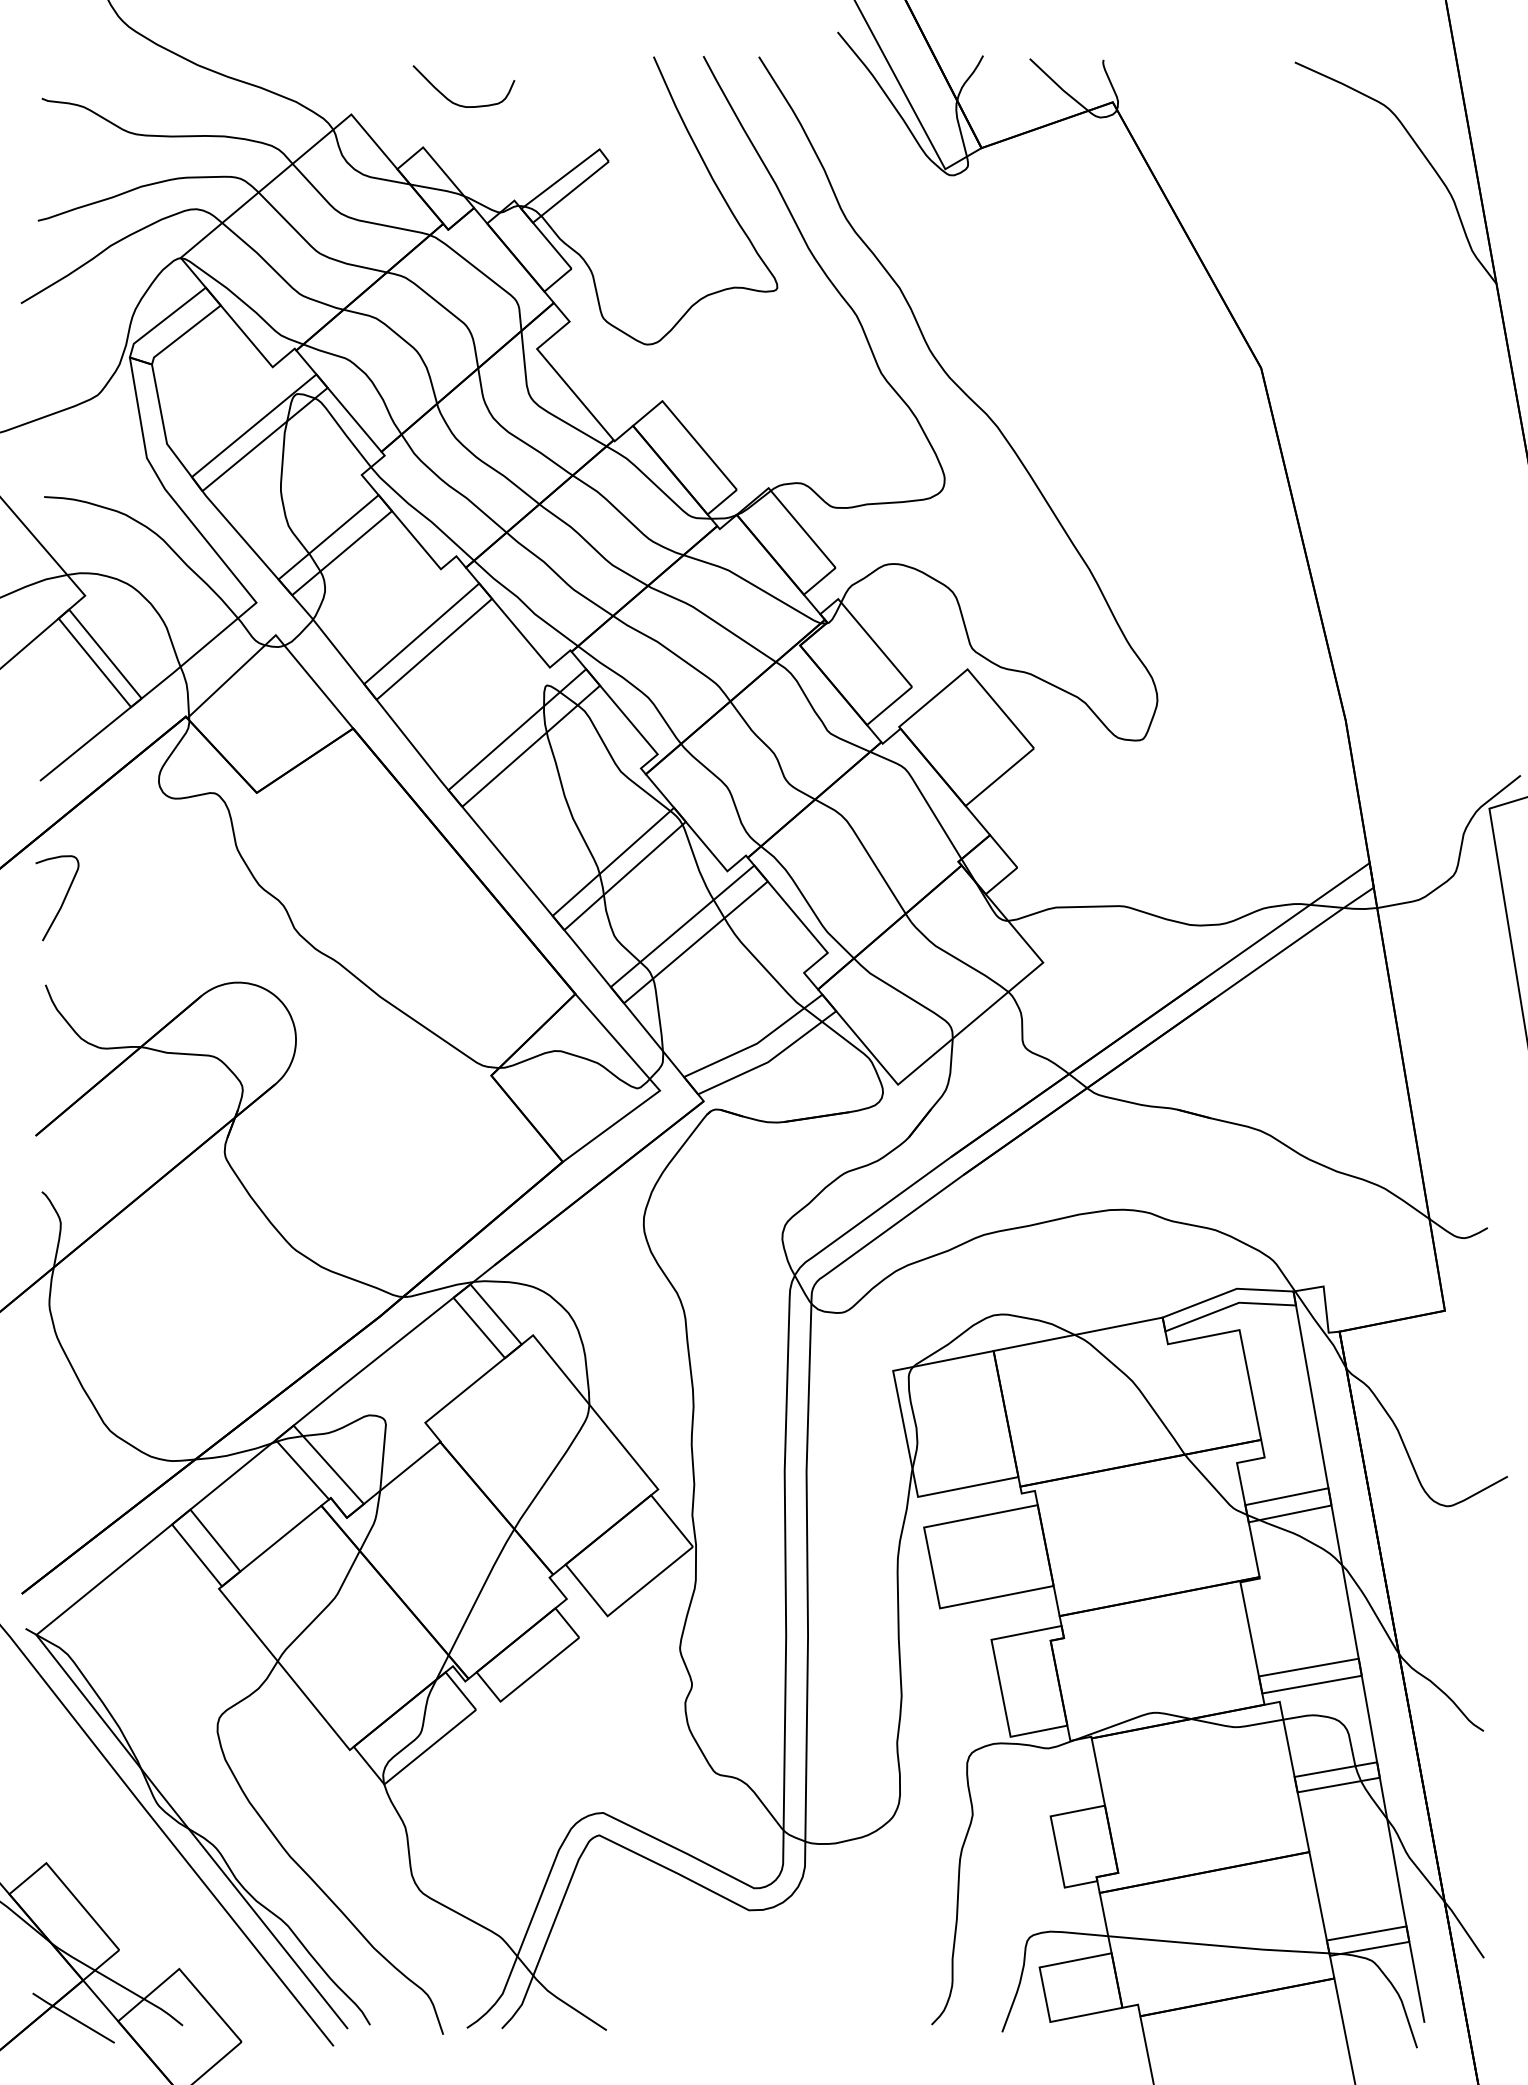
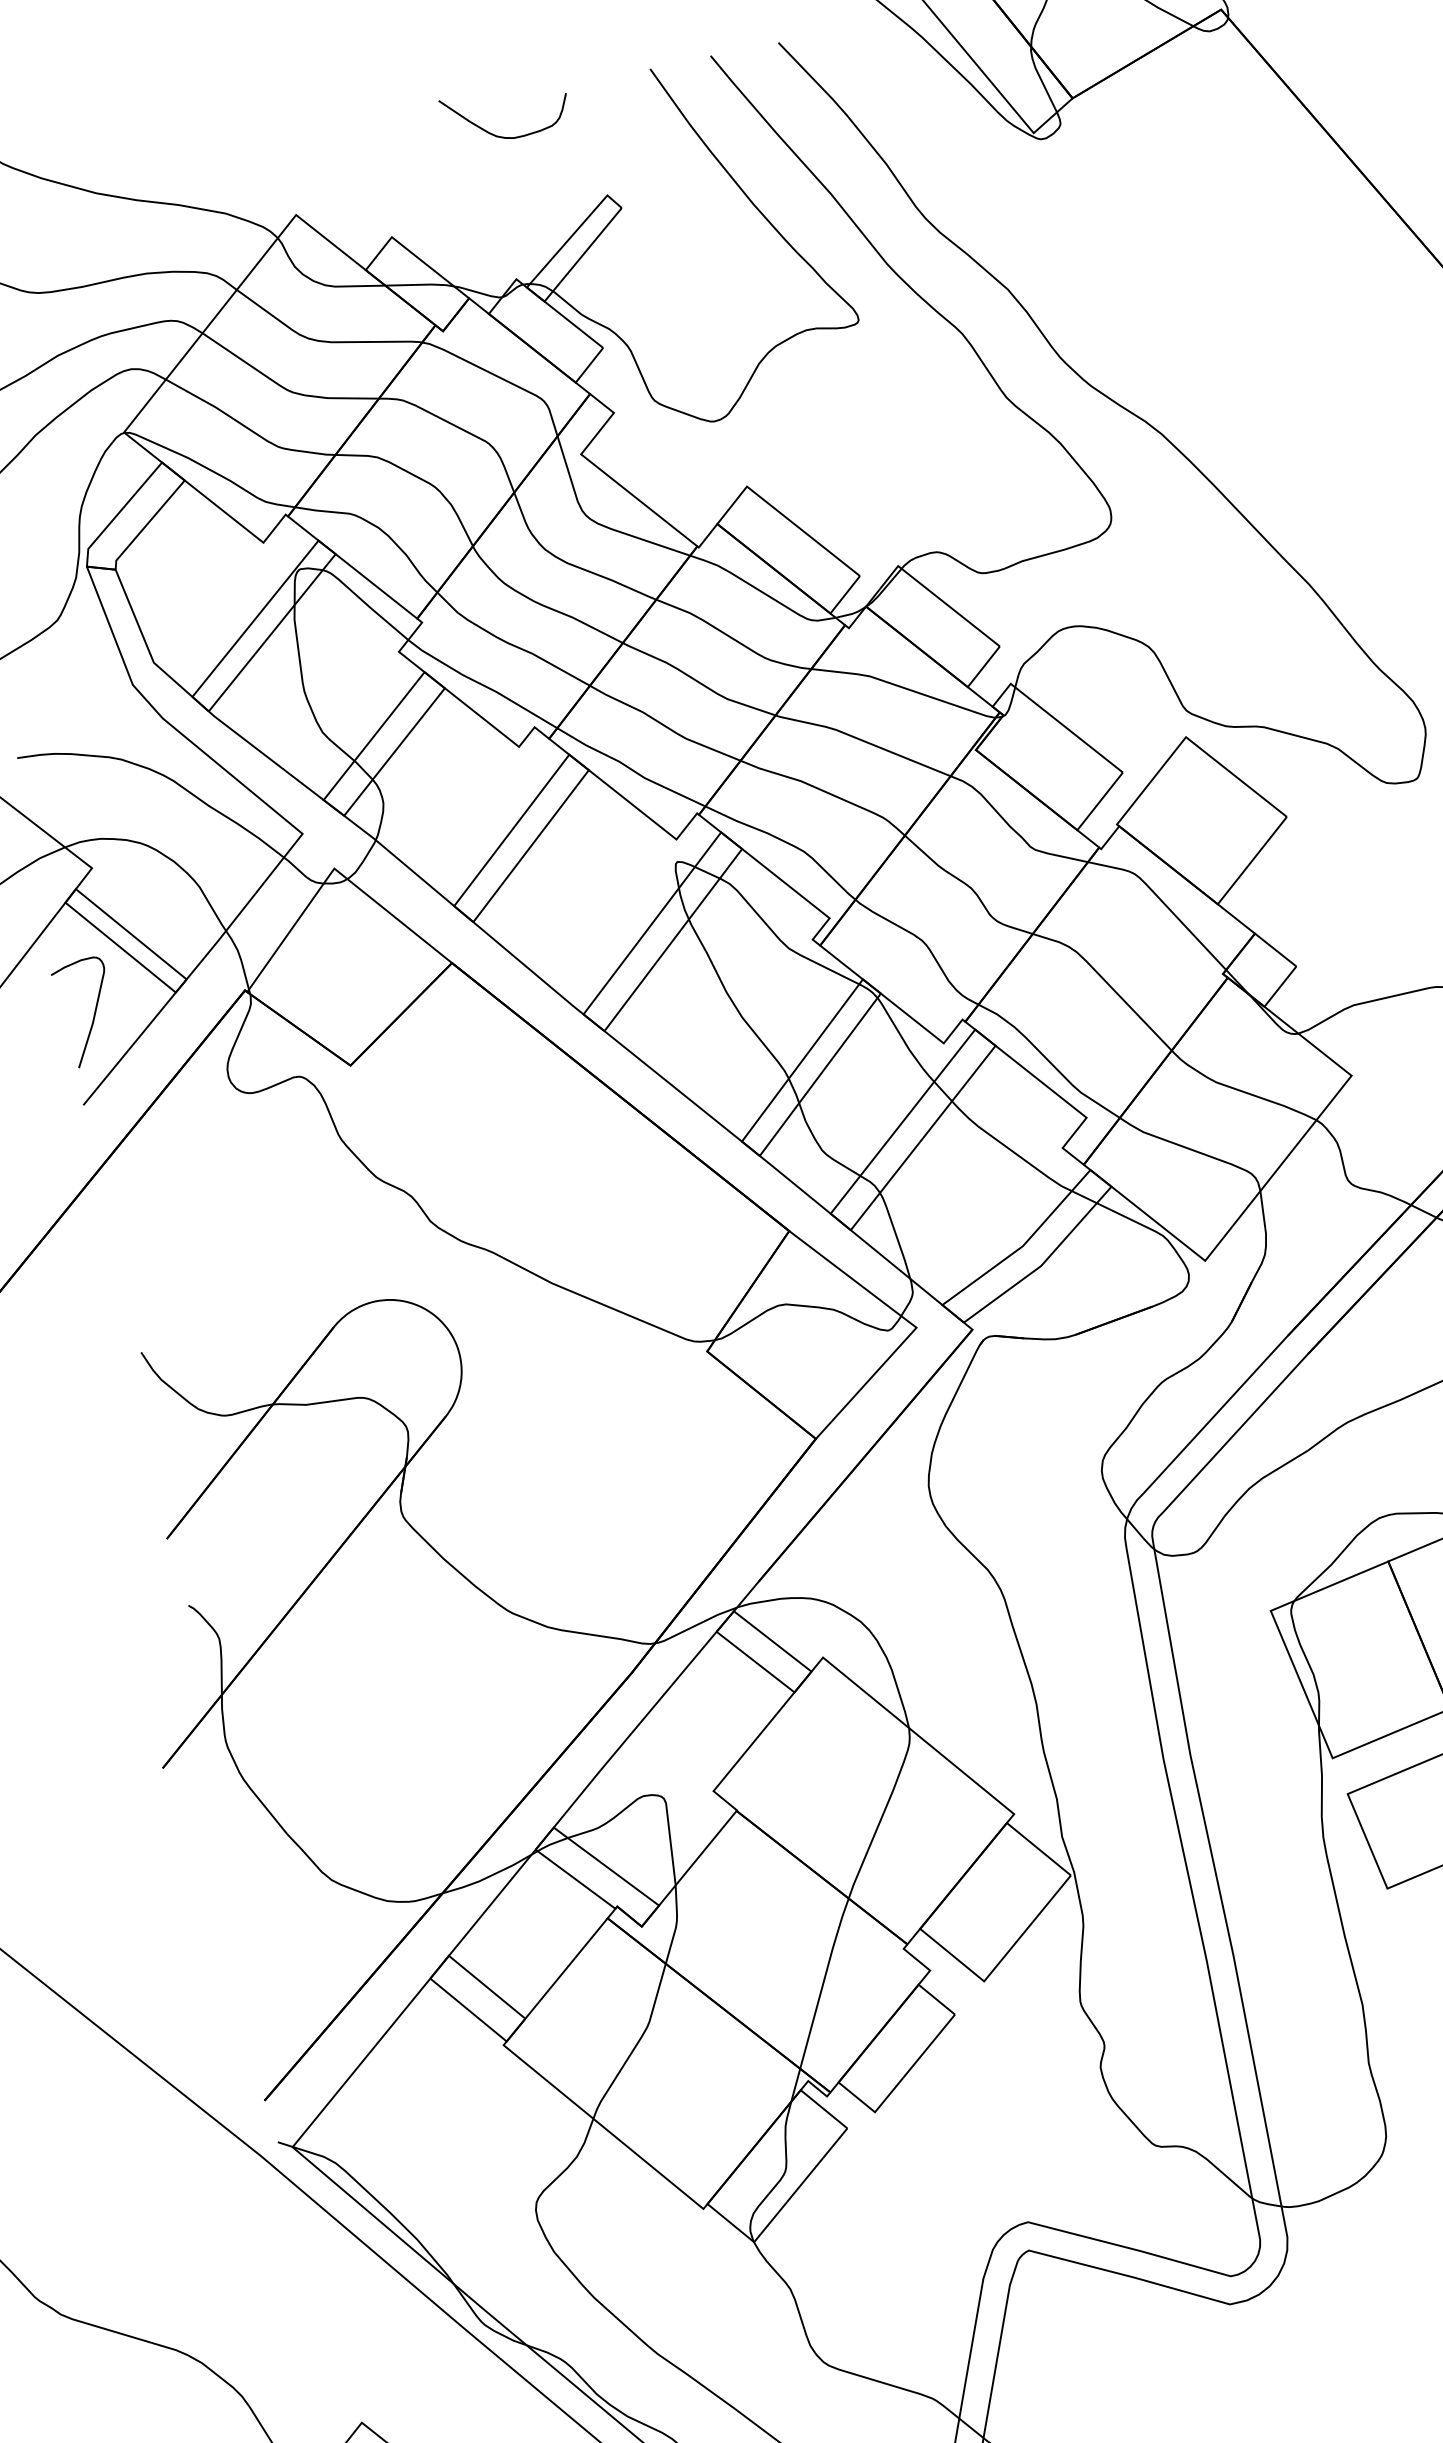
curve: (457, 103) -> (502, 135), moved
curve: (62, 901) -> (93, 1014), moved

